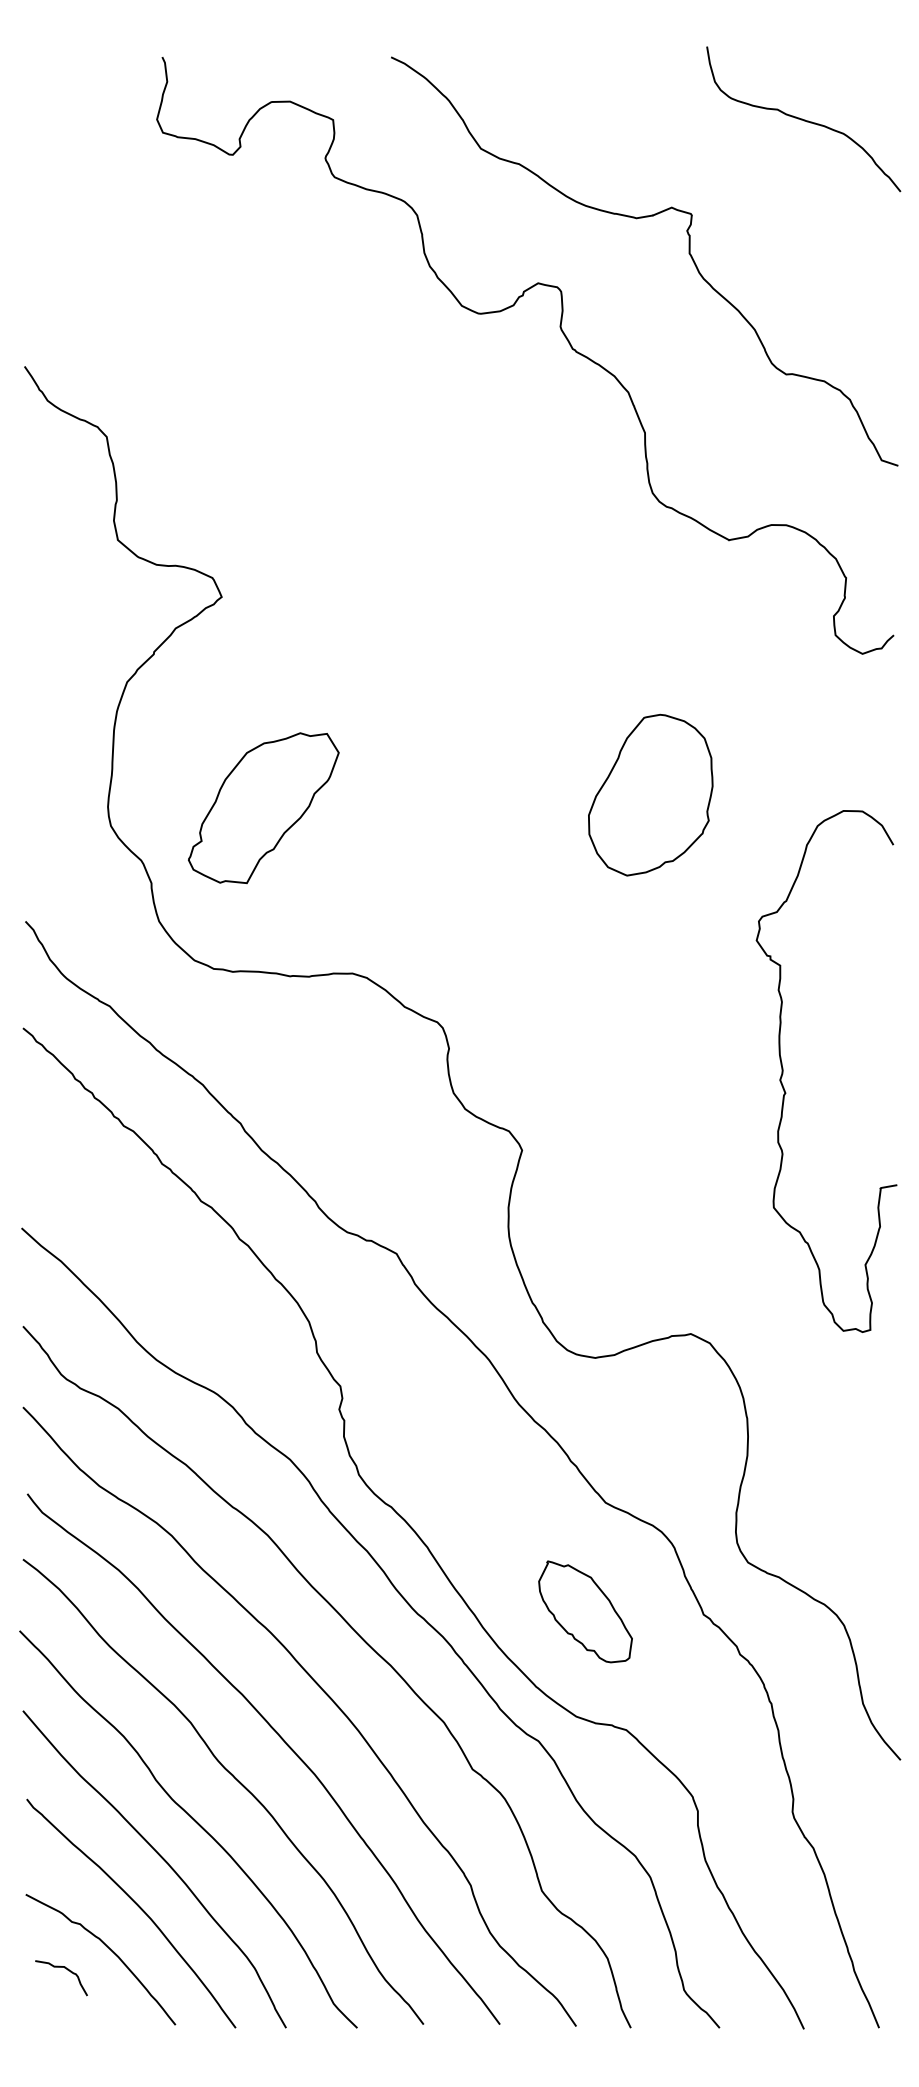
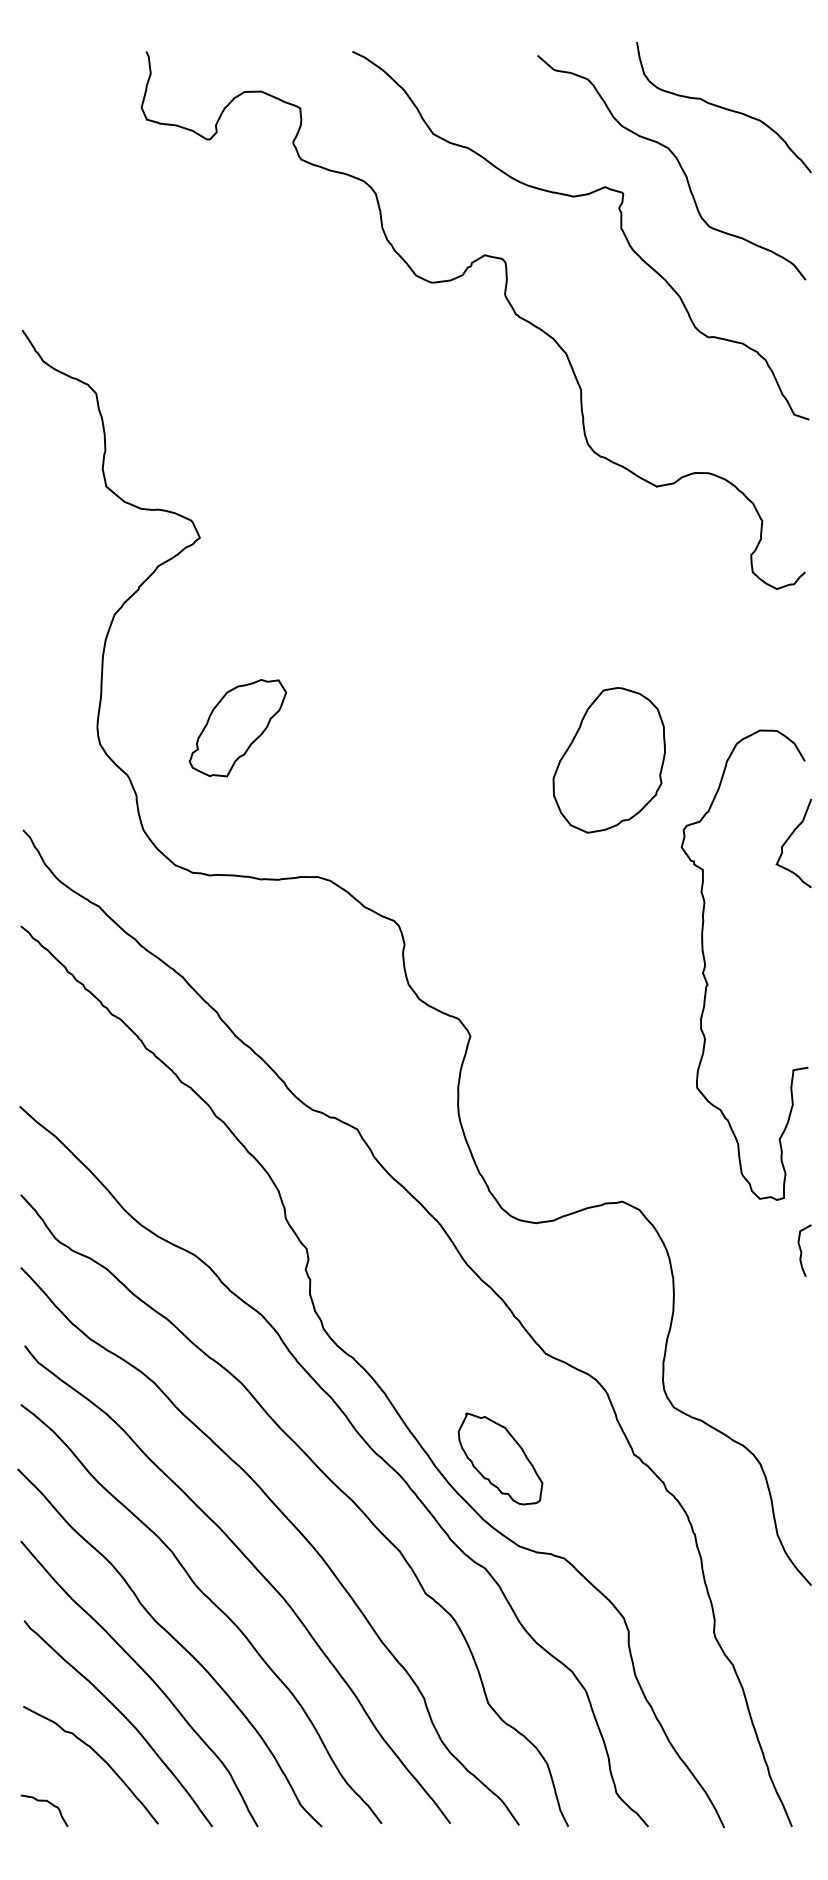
curve: (753, 182) -> (678, 164), added
part: (649, 795) -> (608, 760), moved
part: (264, 808) -> (238, 728), size x0.71
curve: (875, 933) -> (788, 840), added
curve: (890, 1390) -> (802, 1252), added
part: (585, 1611) -> (500, 1458), moved
curve: (68, 1971) -> (50, 1804), moved

